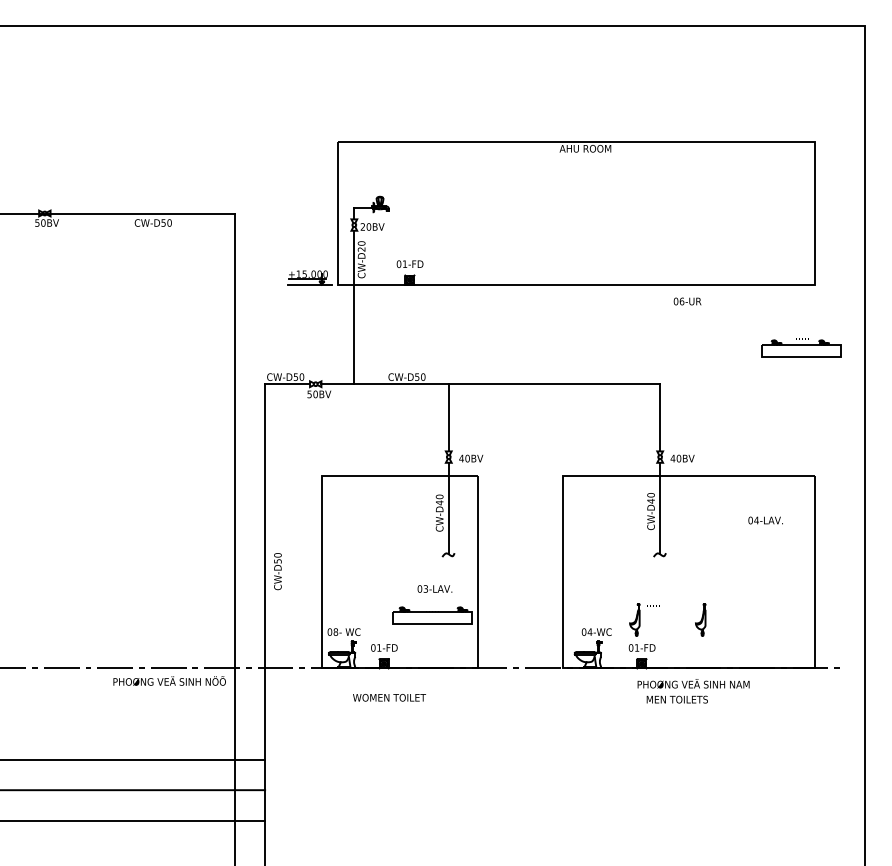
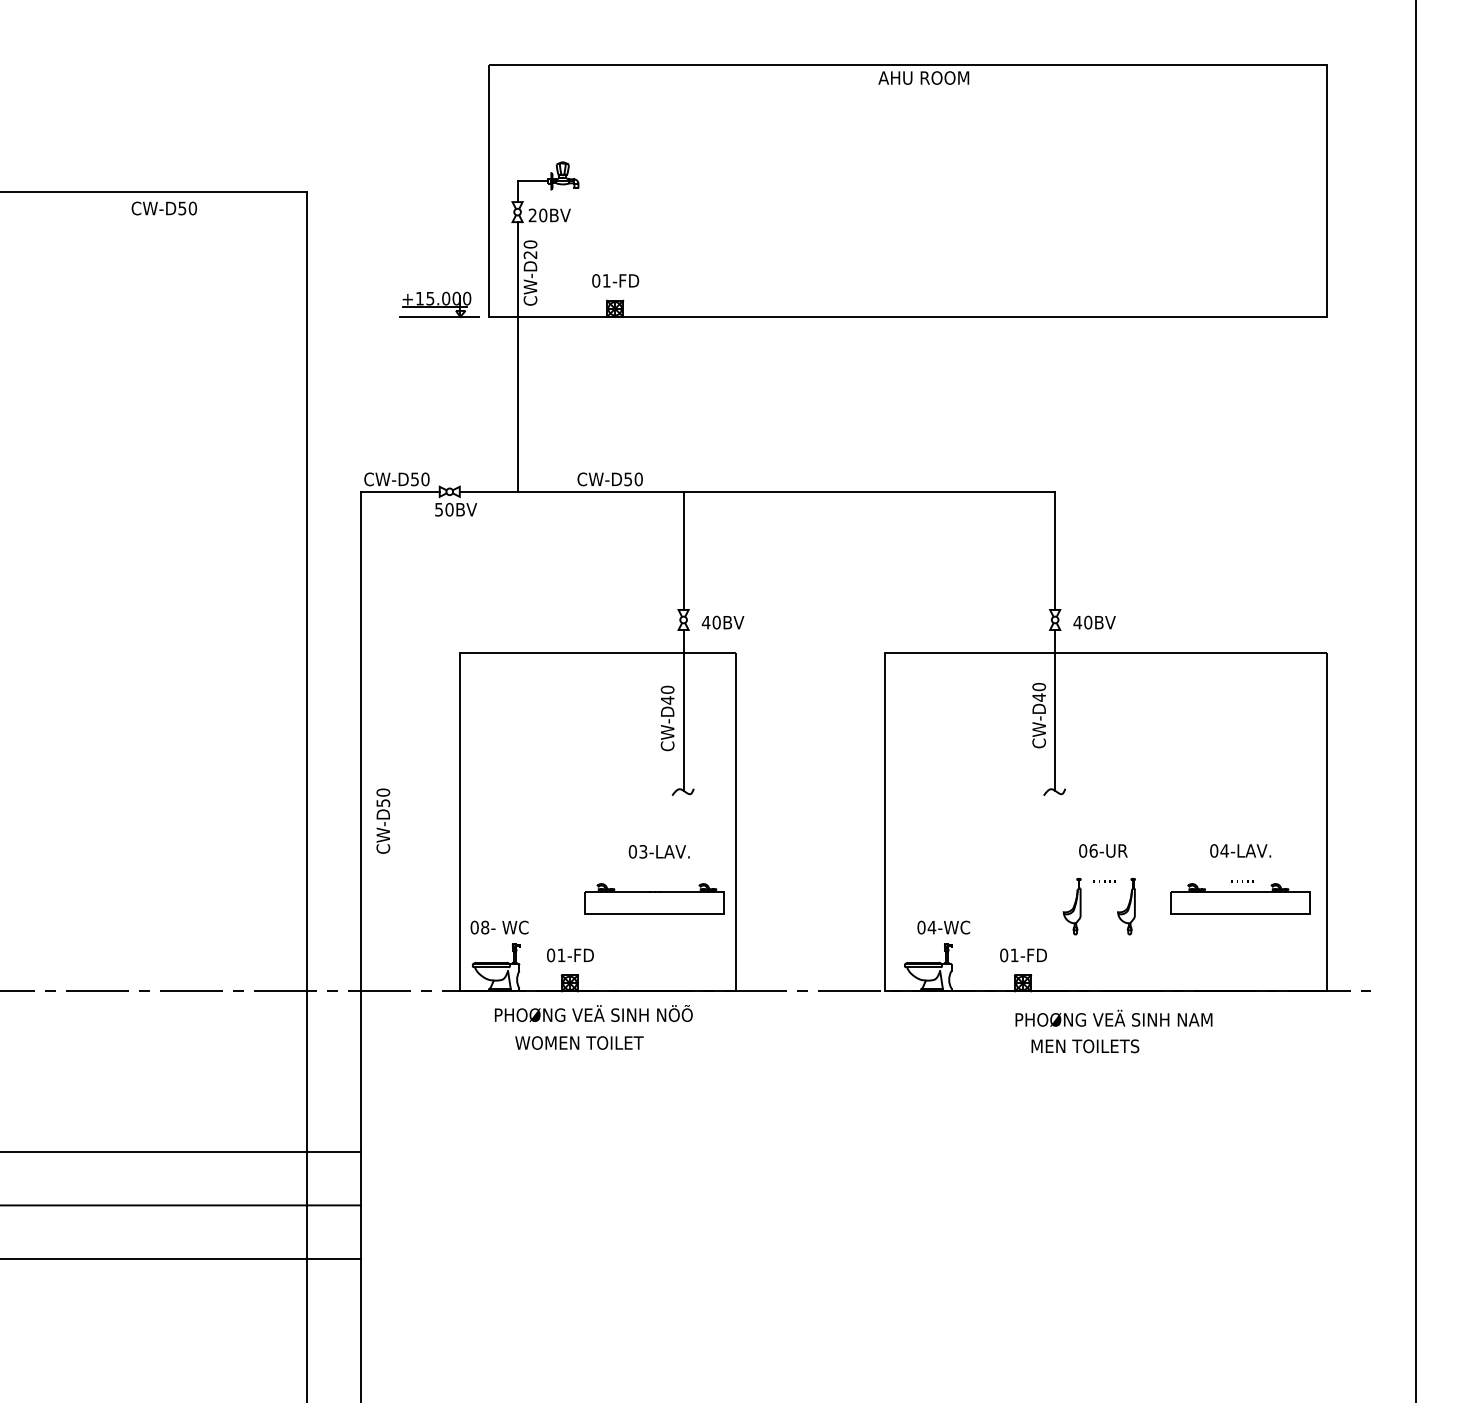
text: (687, 301) -> (1103, 850), moved
part: (801, 347) -> (1240, 896), moved
text: (765, 520) -> (1240, 850), moved
part: (644, 619) -> (1089, 905), moved
text: (169, 680) -> (593, 1012), moved

